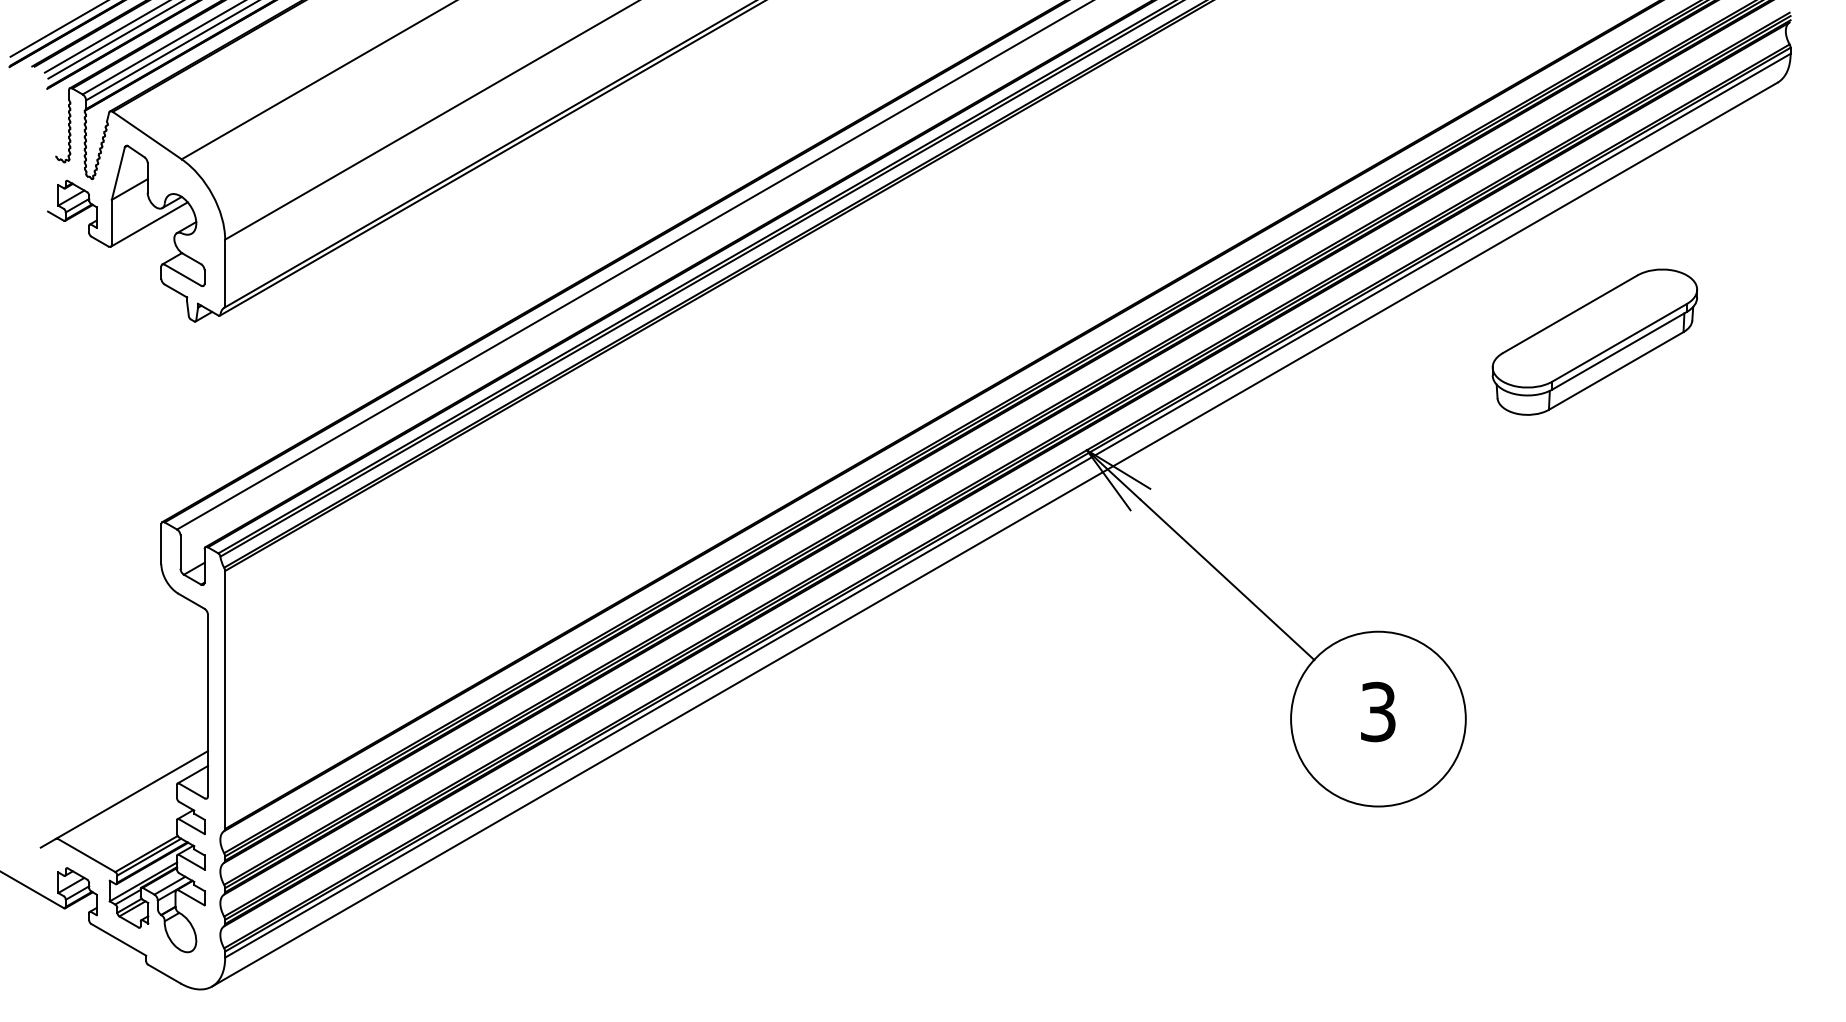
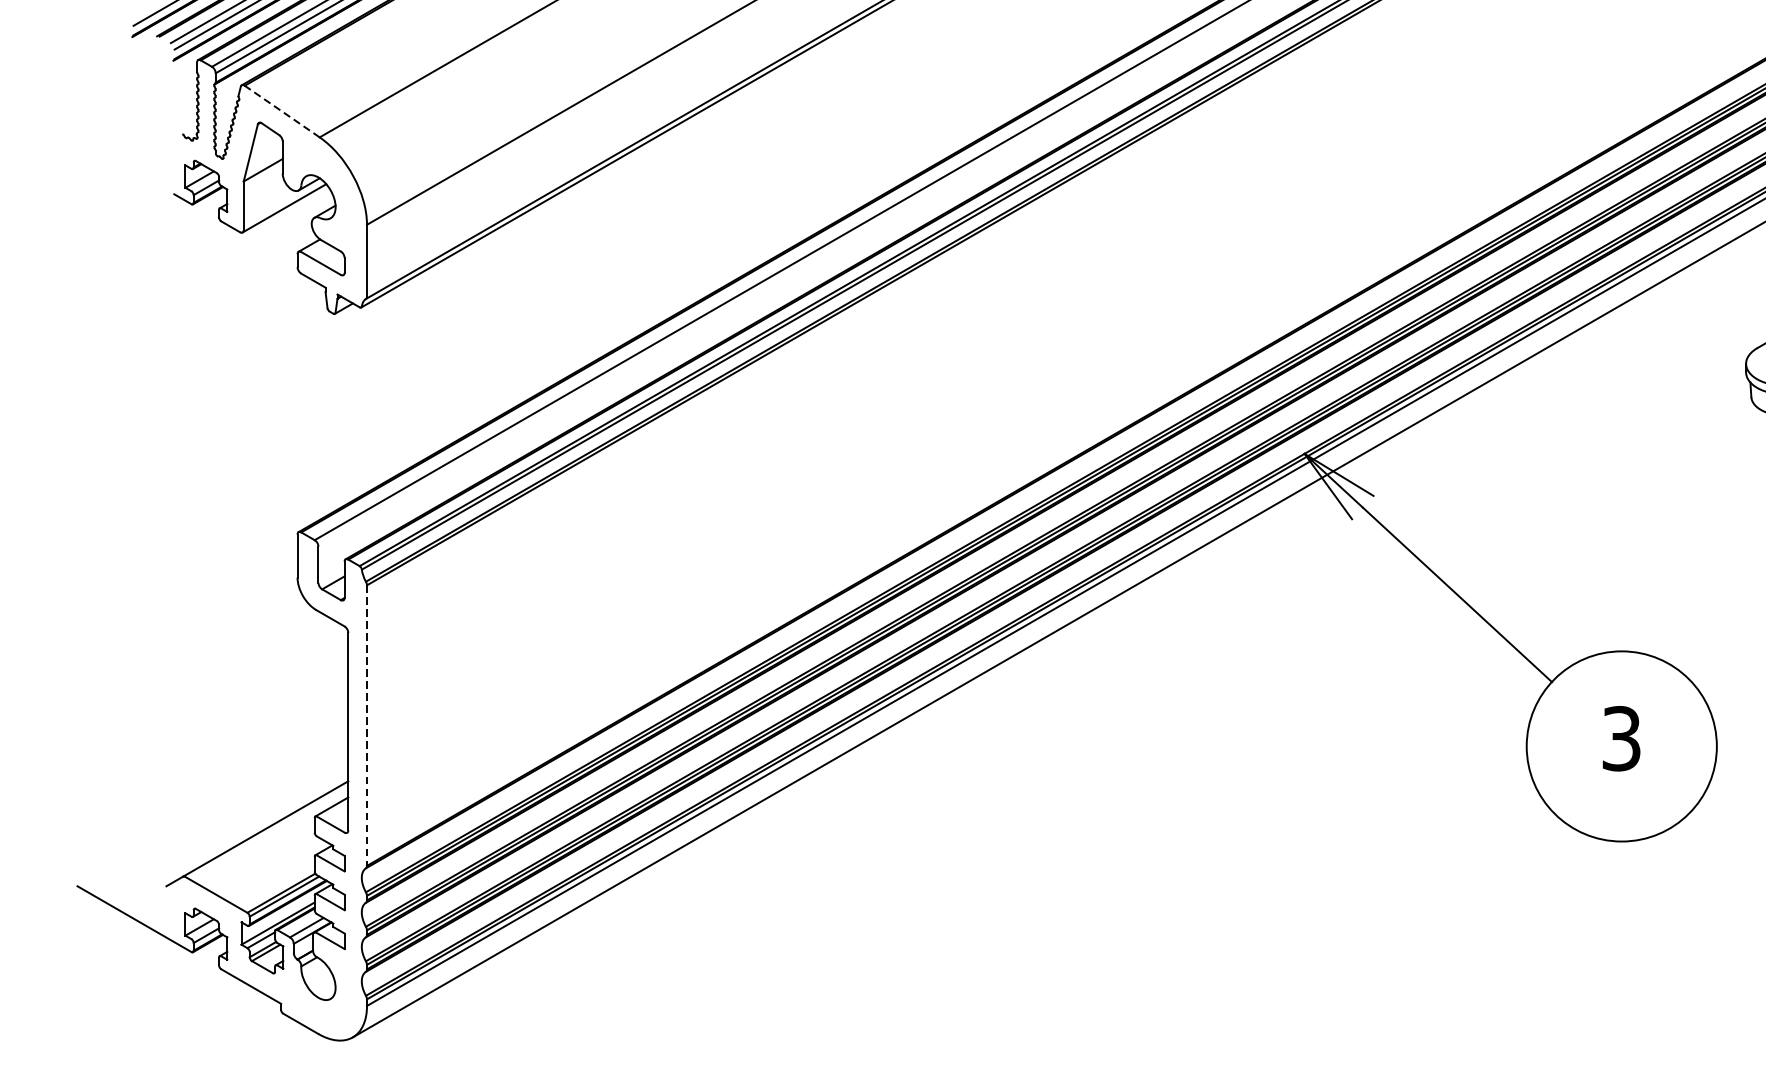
line: (147, 135) -> (282, 111), solid -> dashed
line: (225, 699) -> (367, 725), solid -> dashed

